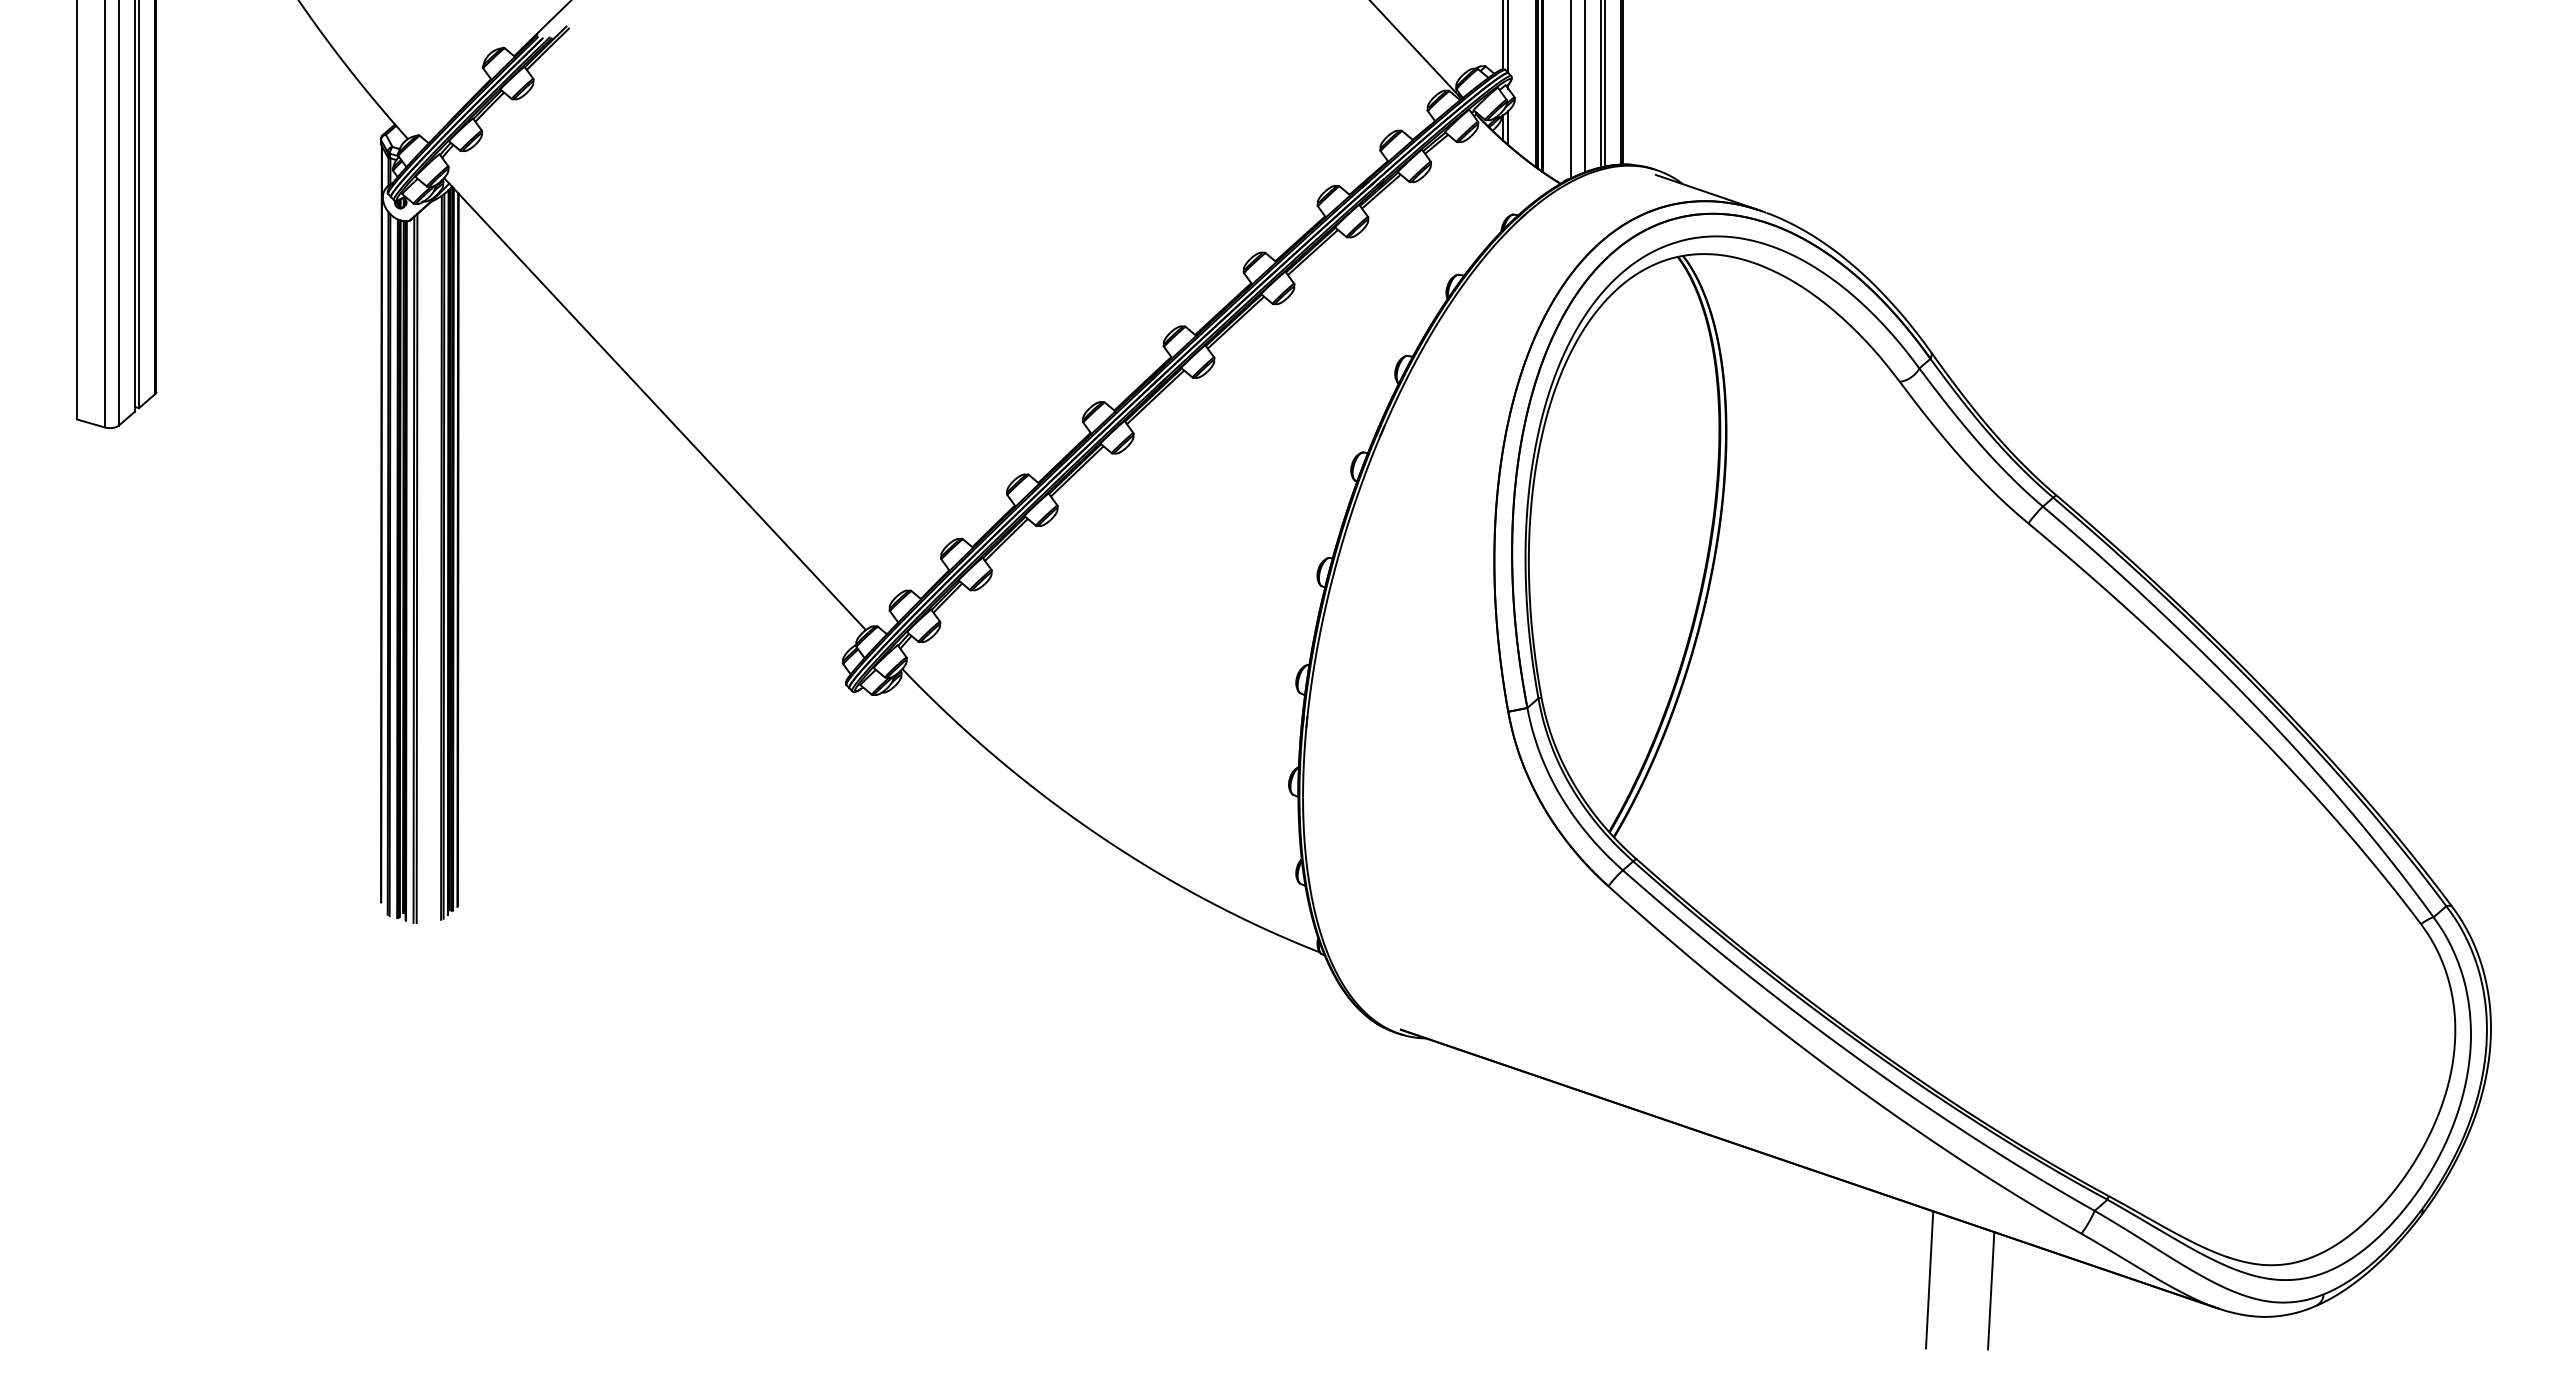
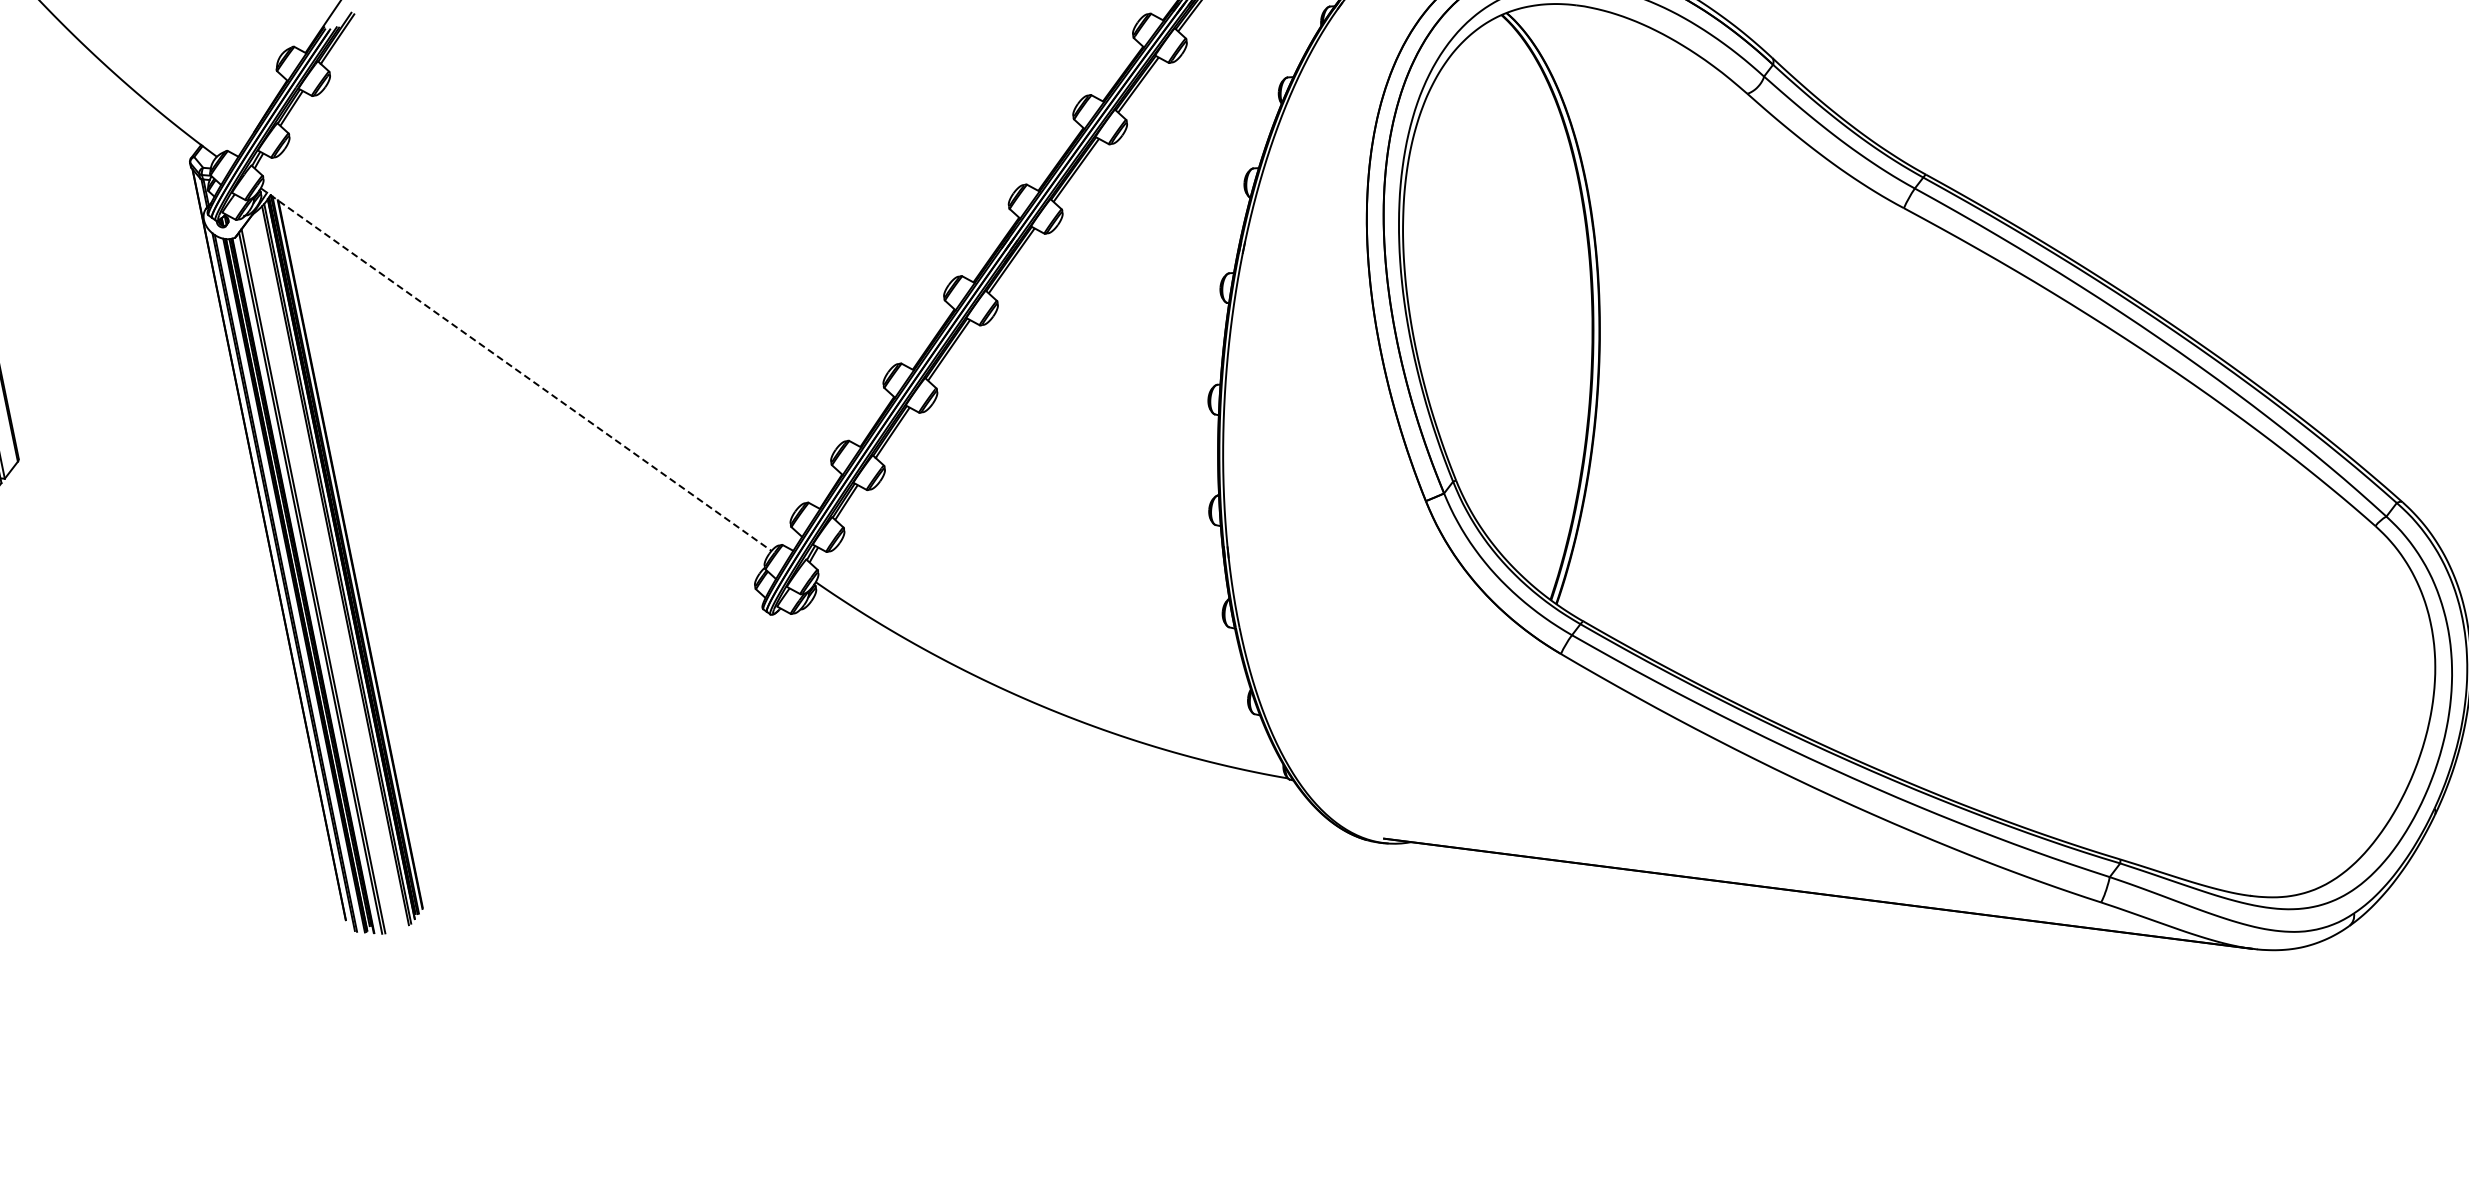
line: (655, 404) -> (516, 369), solid -> dashed
line: (1929, 1279) -> (1959, 978), removed
line: (1991, 1290) -> (2023, 977), removed

